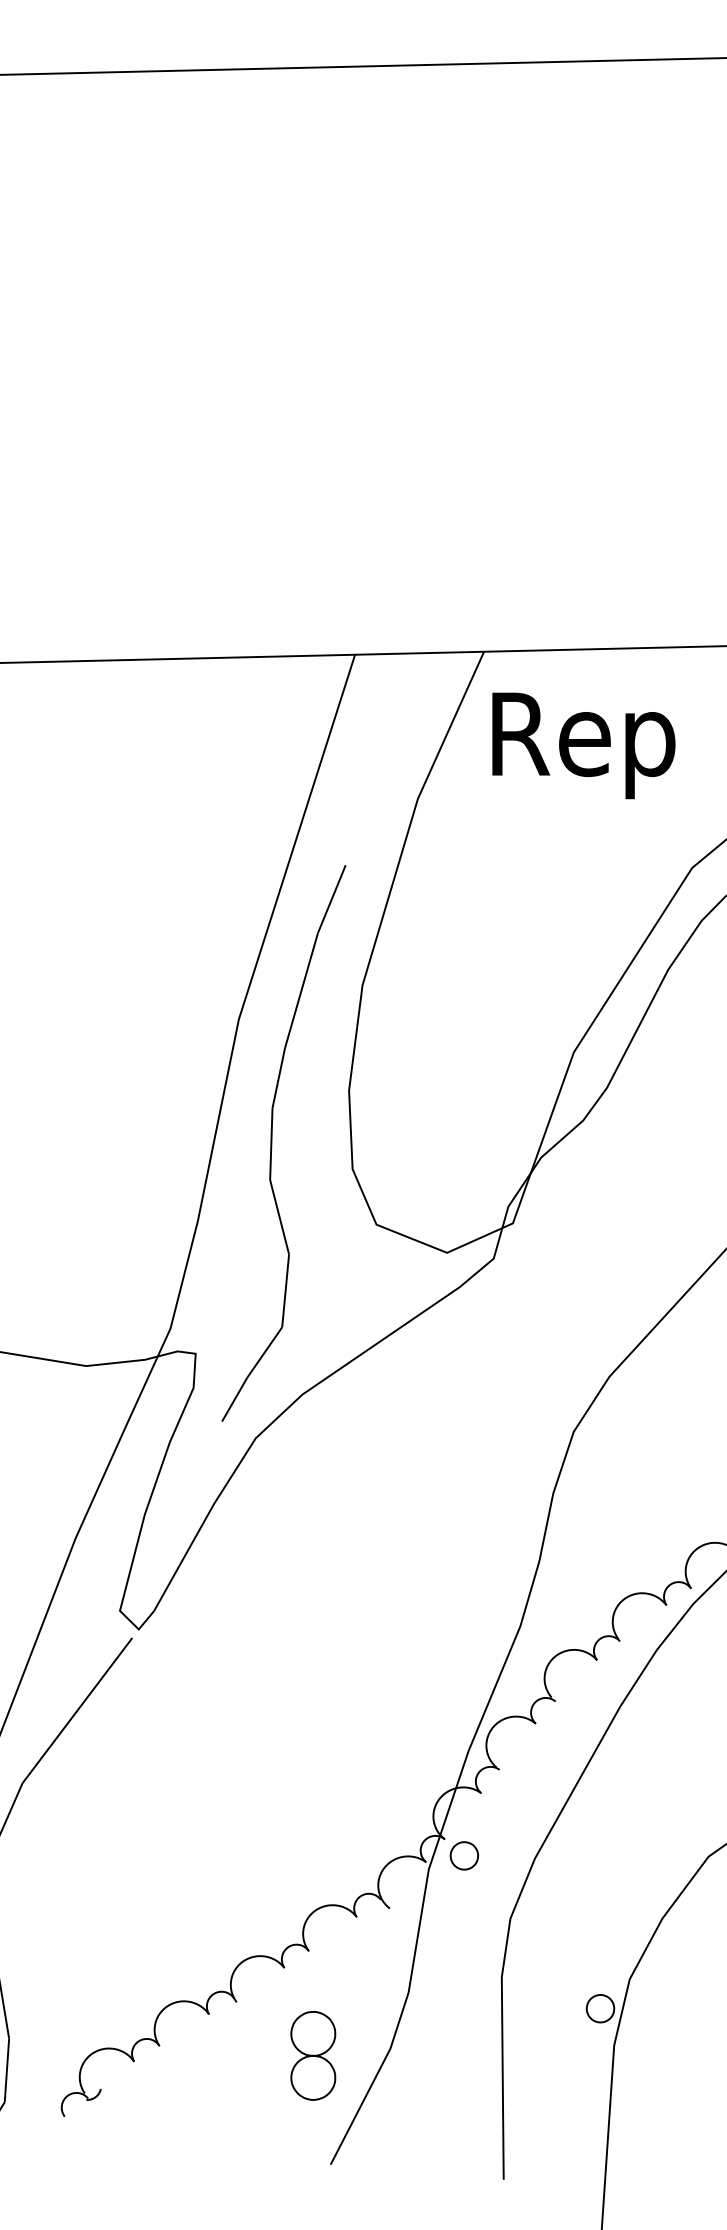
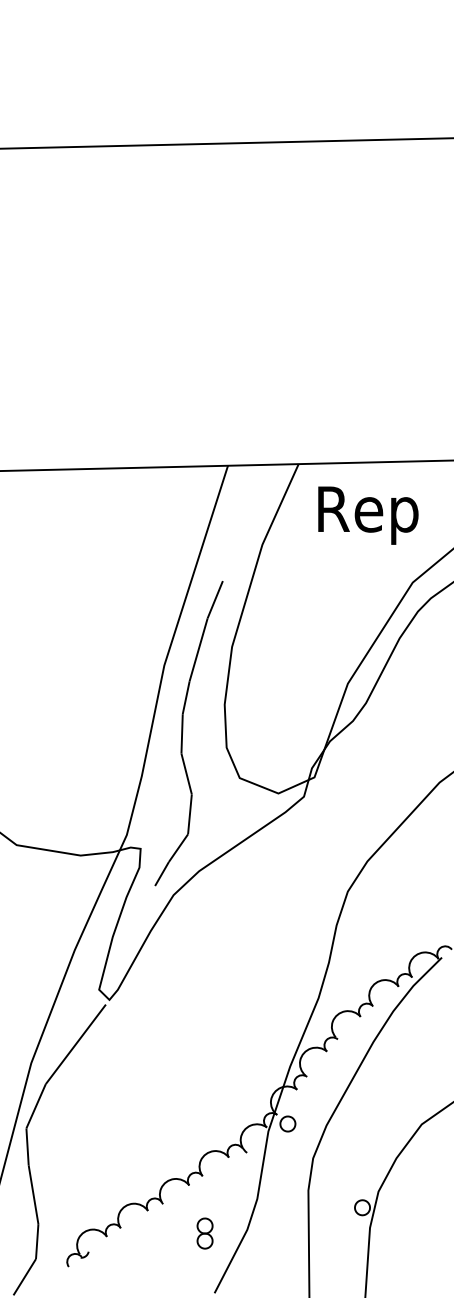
text: (584, 745) -> (368, 515), moved
part: (312, 2055) -> (204, 1233), size x0.62

